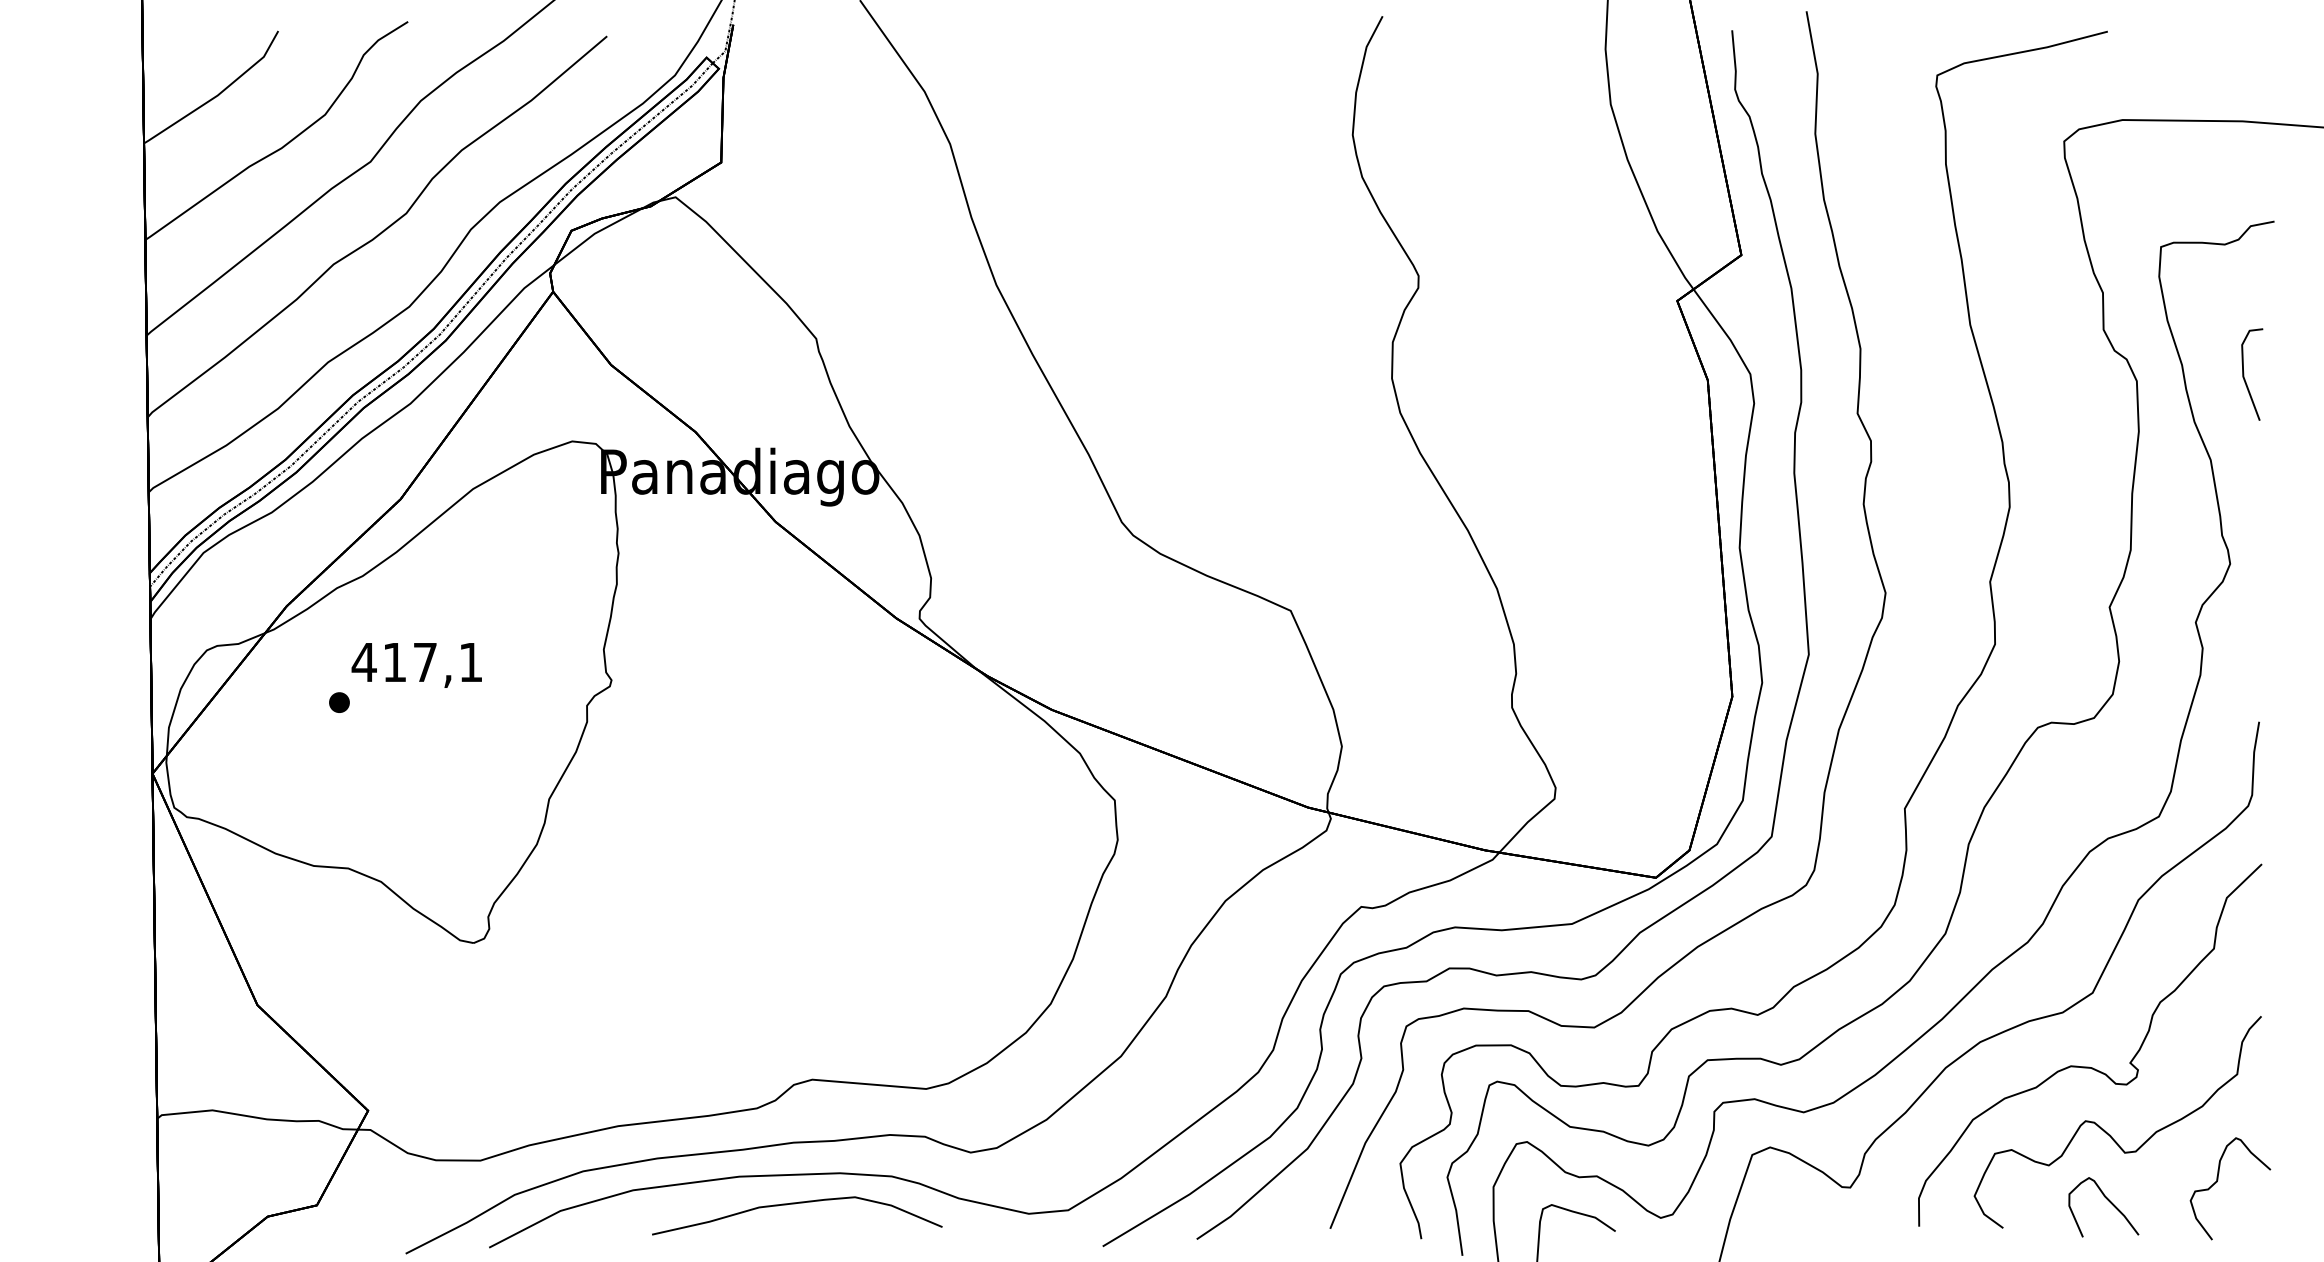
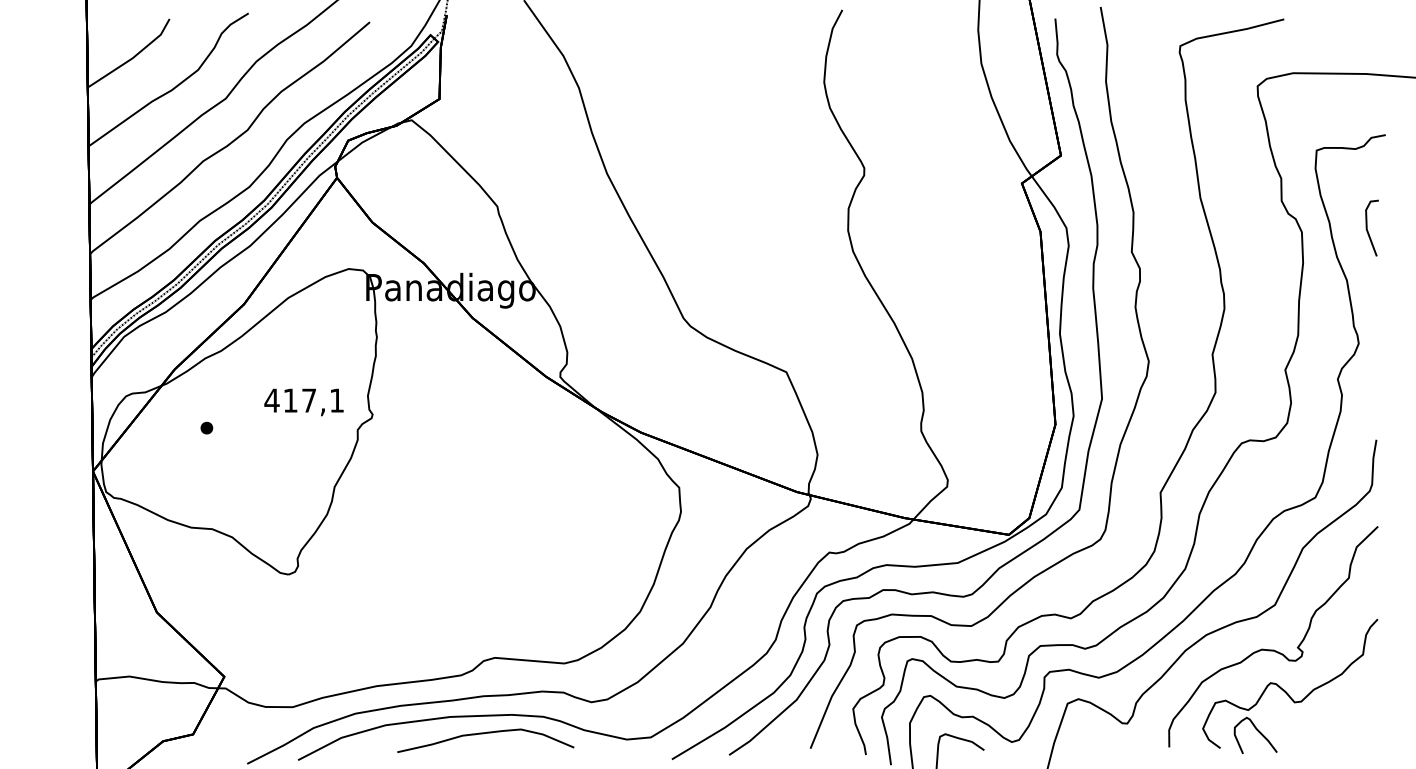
text: (415, 665) -> (303, 402), moved
curve: (2218, 1182) -> (1351, 720), removed
curve: (2108, 1202) -> (1258, 732), moved

